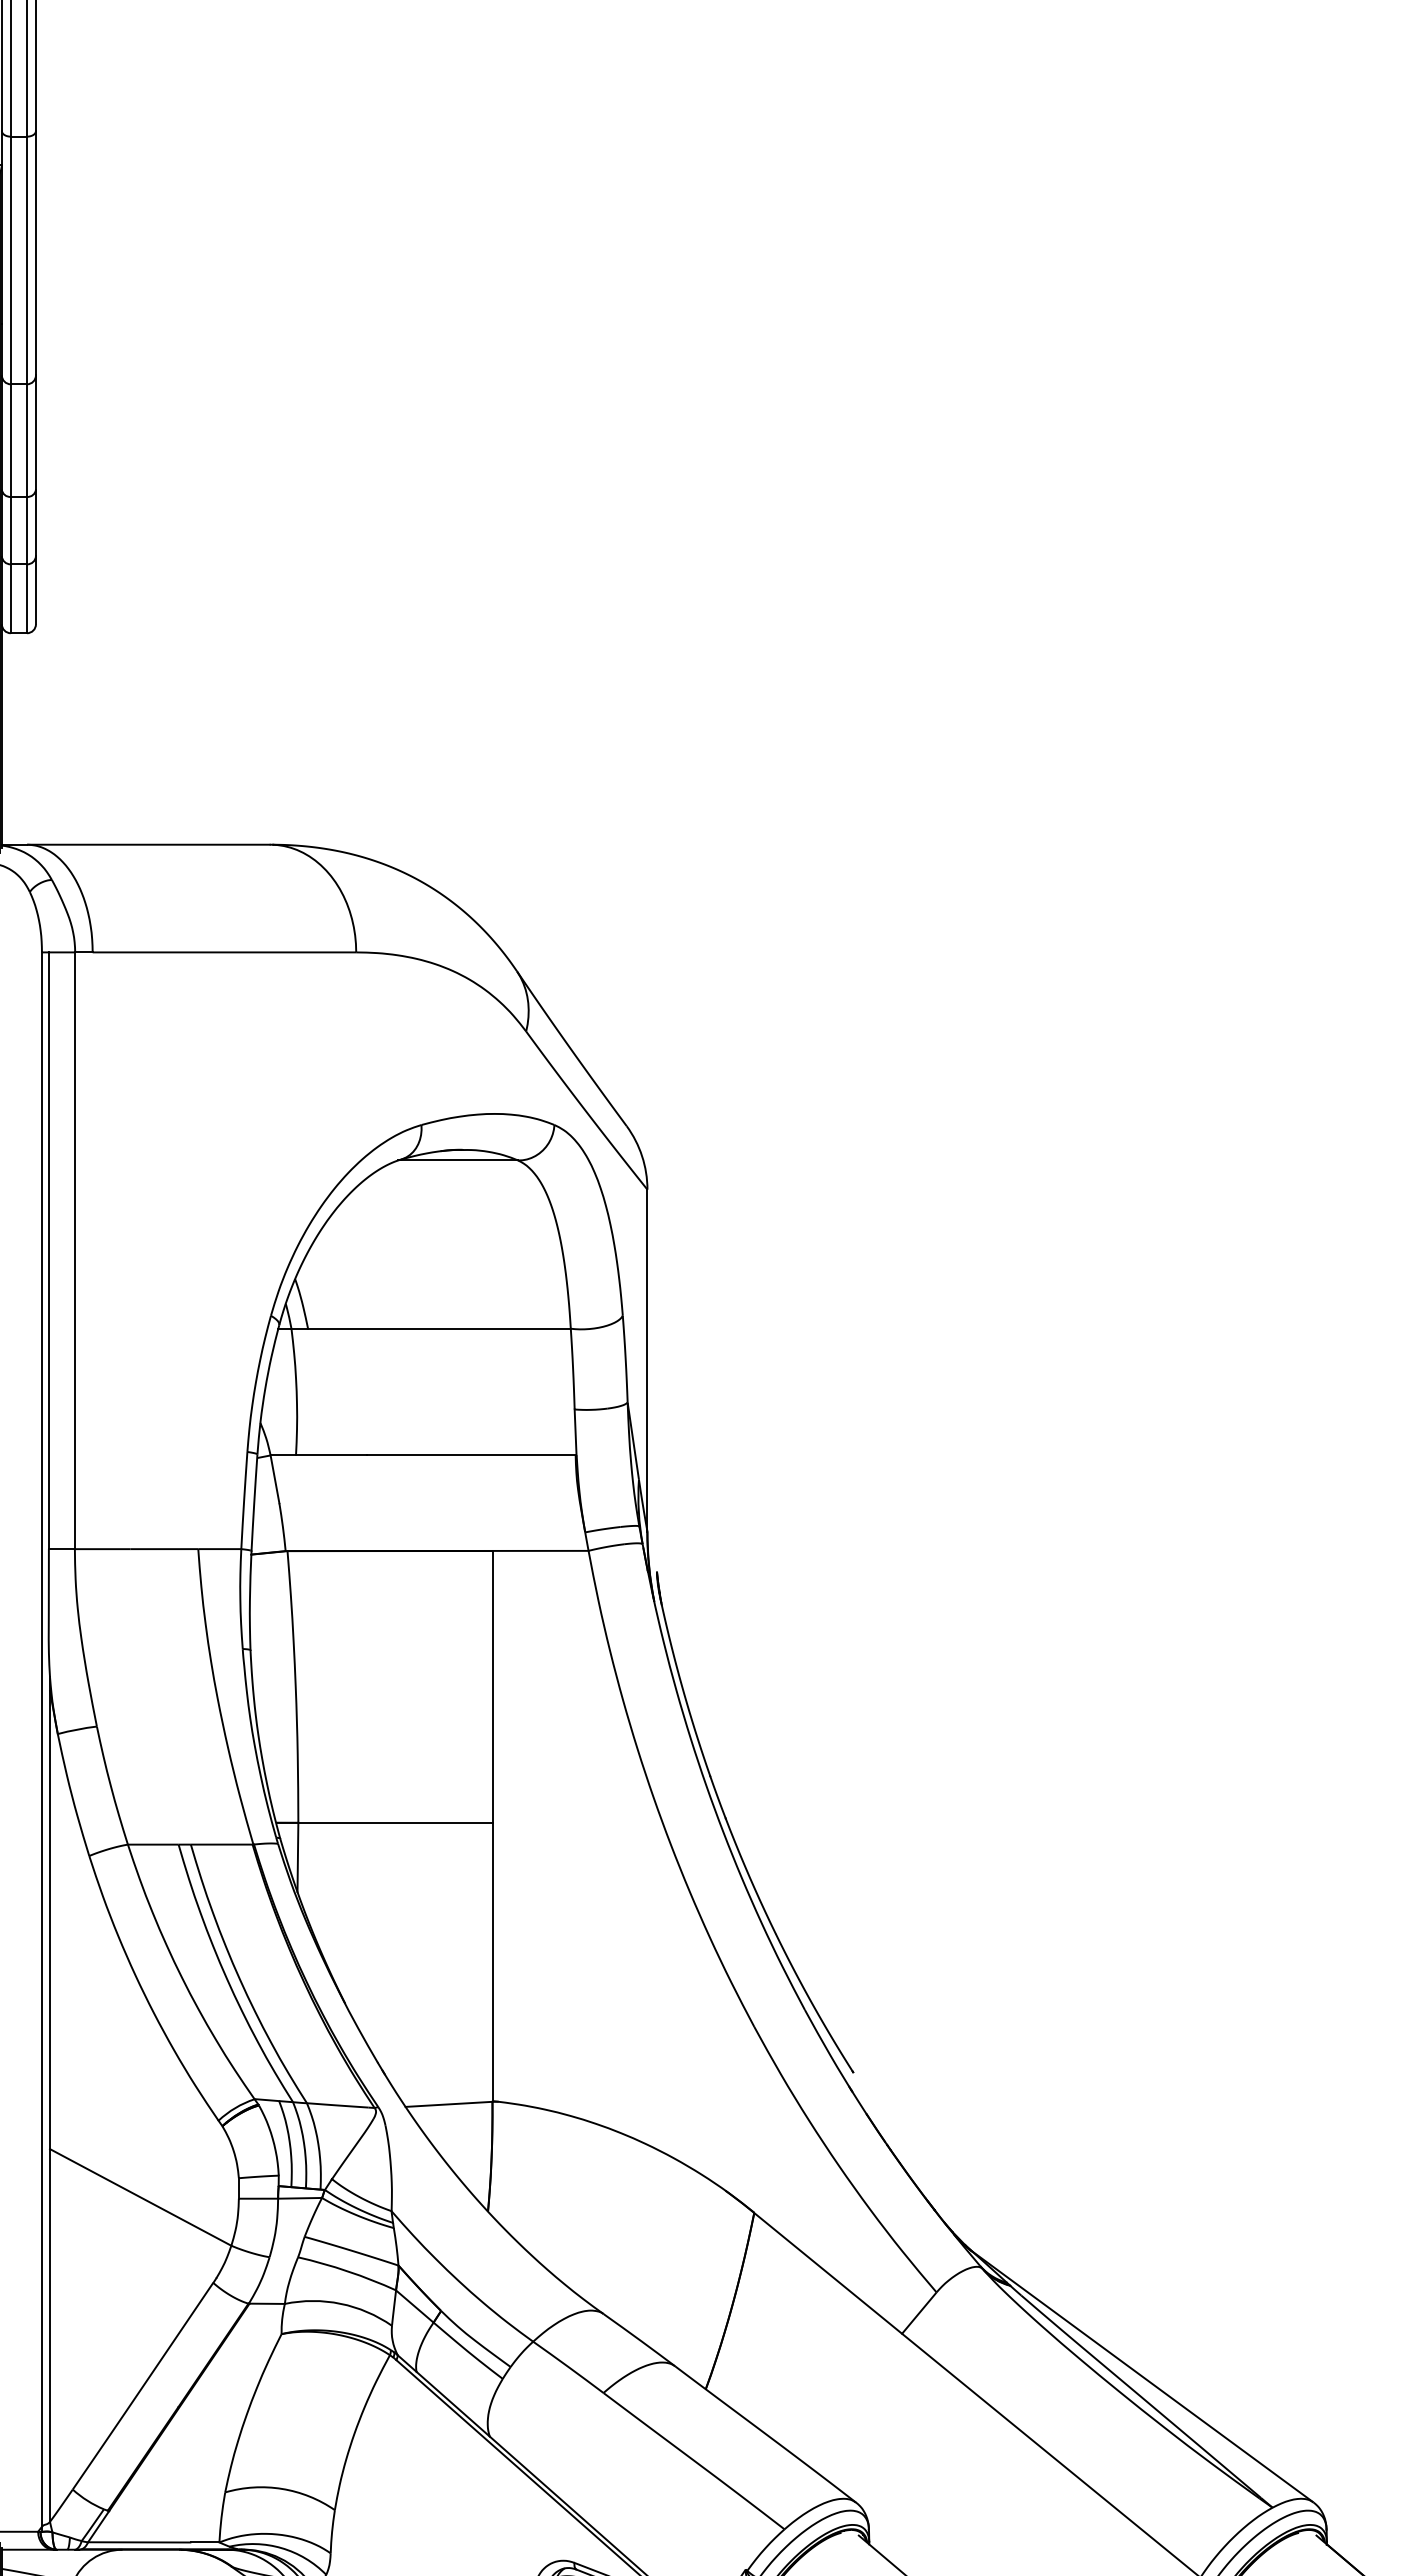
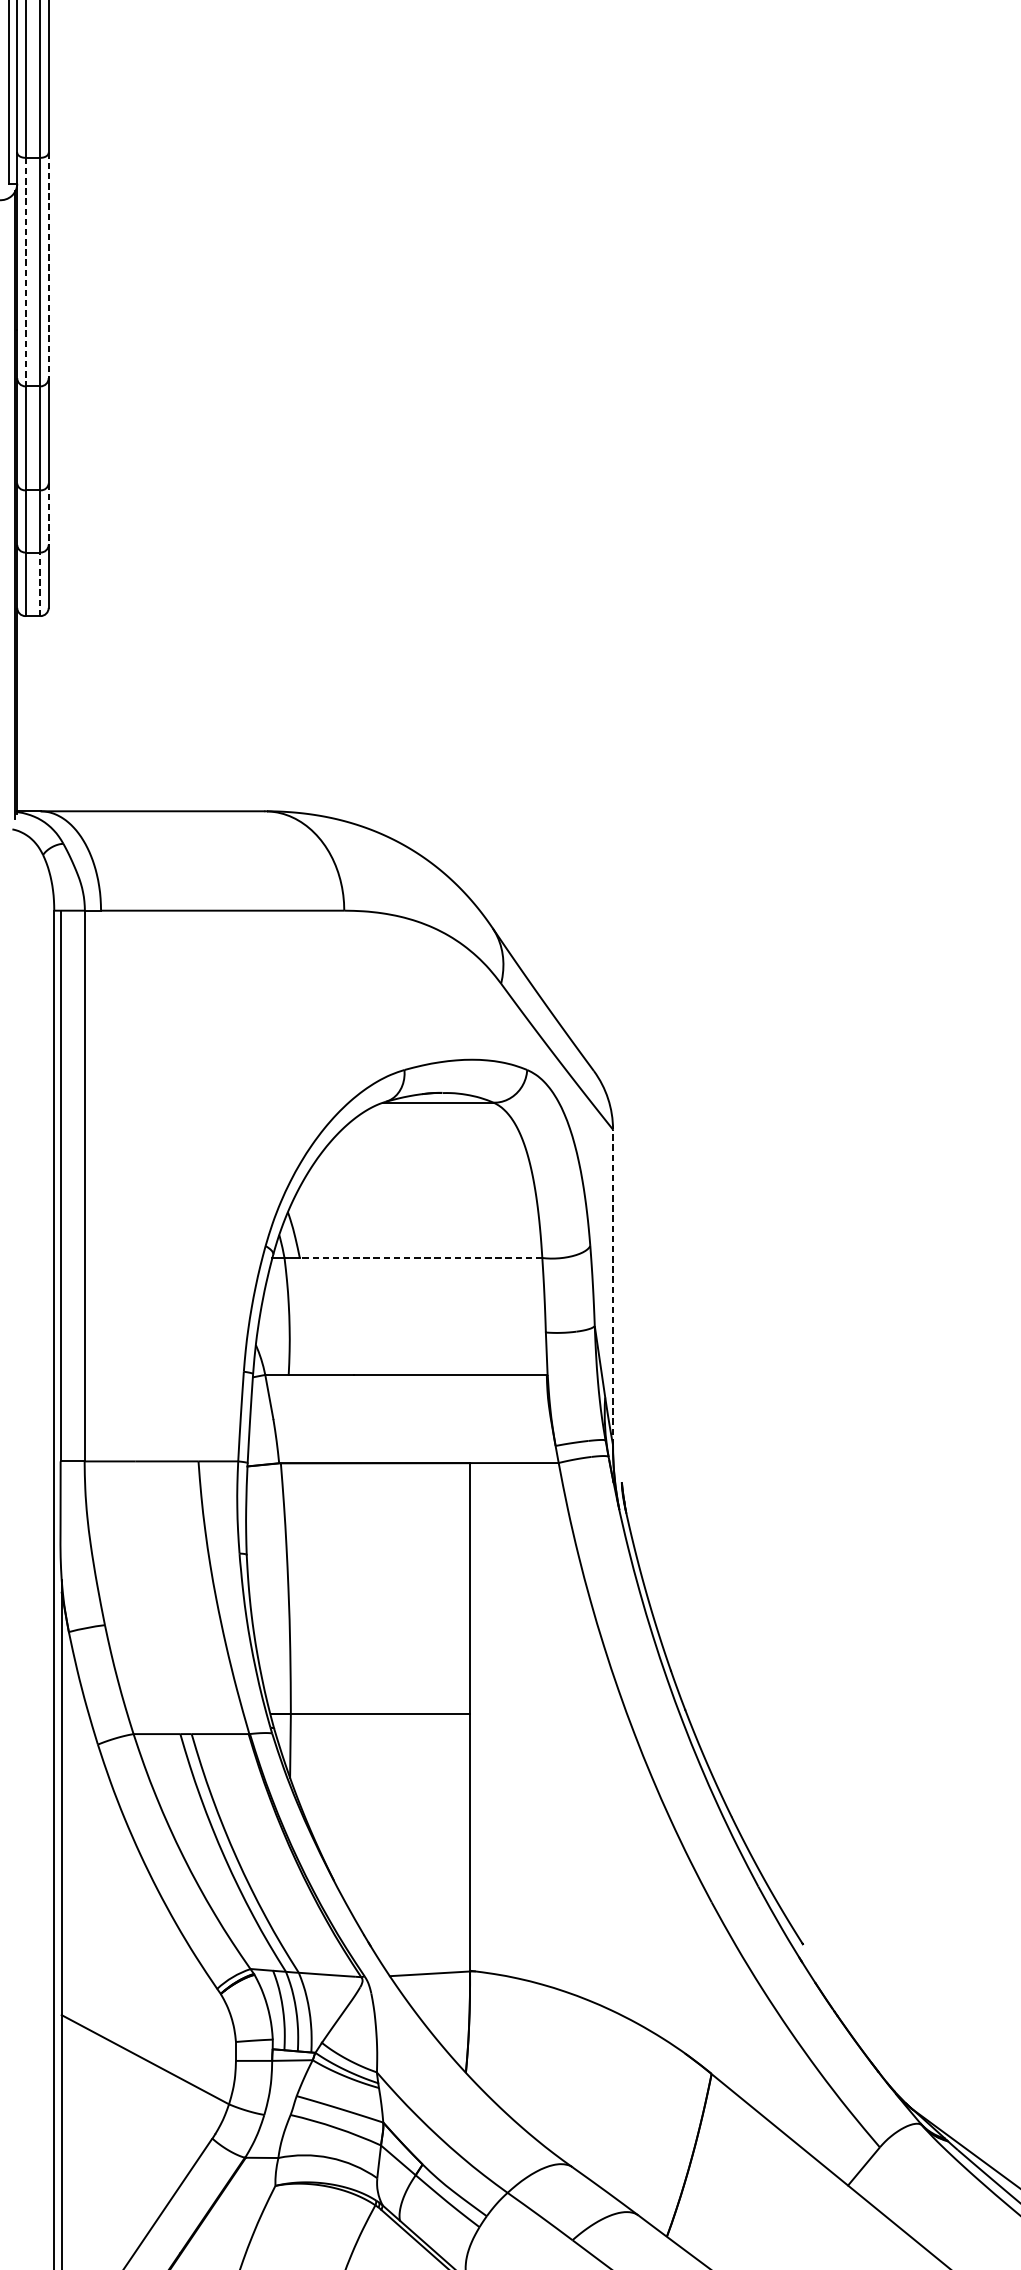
line: (35, 253) -> (48, 265), solid -> dashed
line: (10, 260) -> (25, 272), solid -> dashed
line: (35, 523) -> (48, 514), solid -> dashed
line: (26, 598) -> (39, 584), solid -> dashed
line: (438, 1328) -> (420, 1257), solid -> dashed
line: (647, 1360) -> (613, 1287), solid -> dashed

